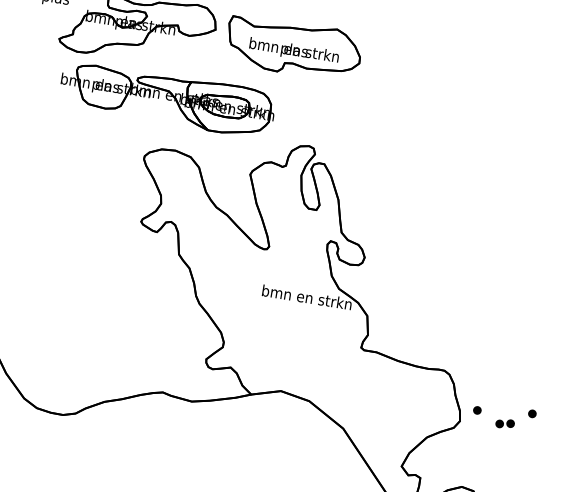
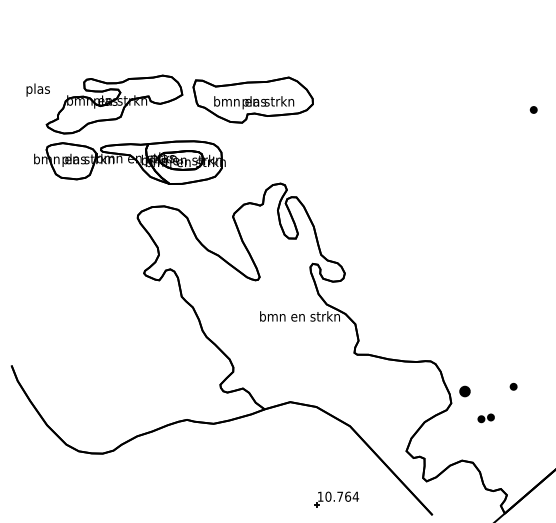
part: (167, 99) -> (129, 162), moved
part: (476, 410) -> (464, 391), size x1.6
part: (504, 423) -> (485, 418), moved

